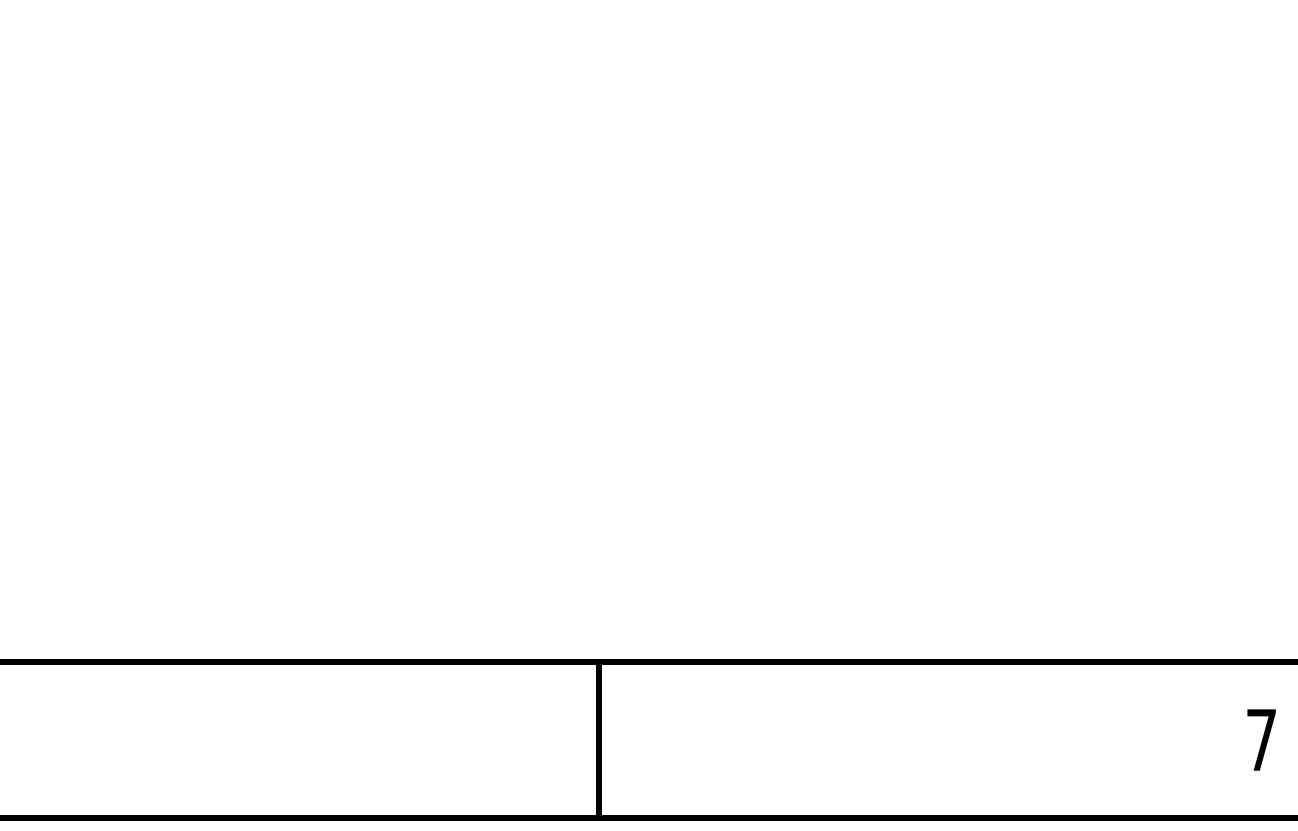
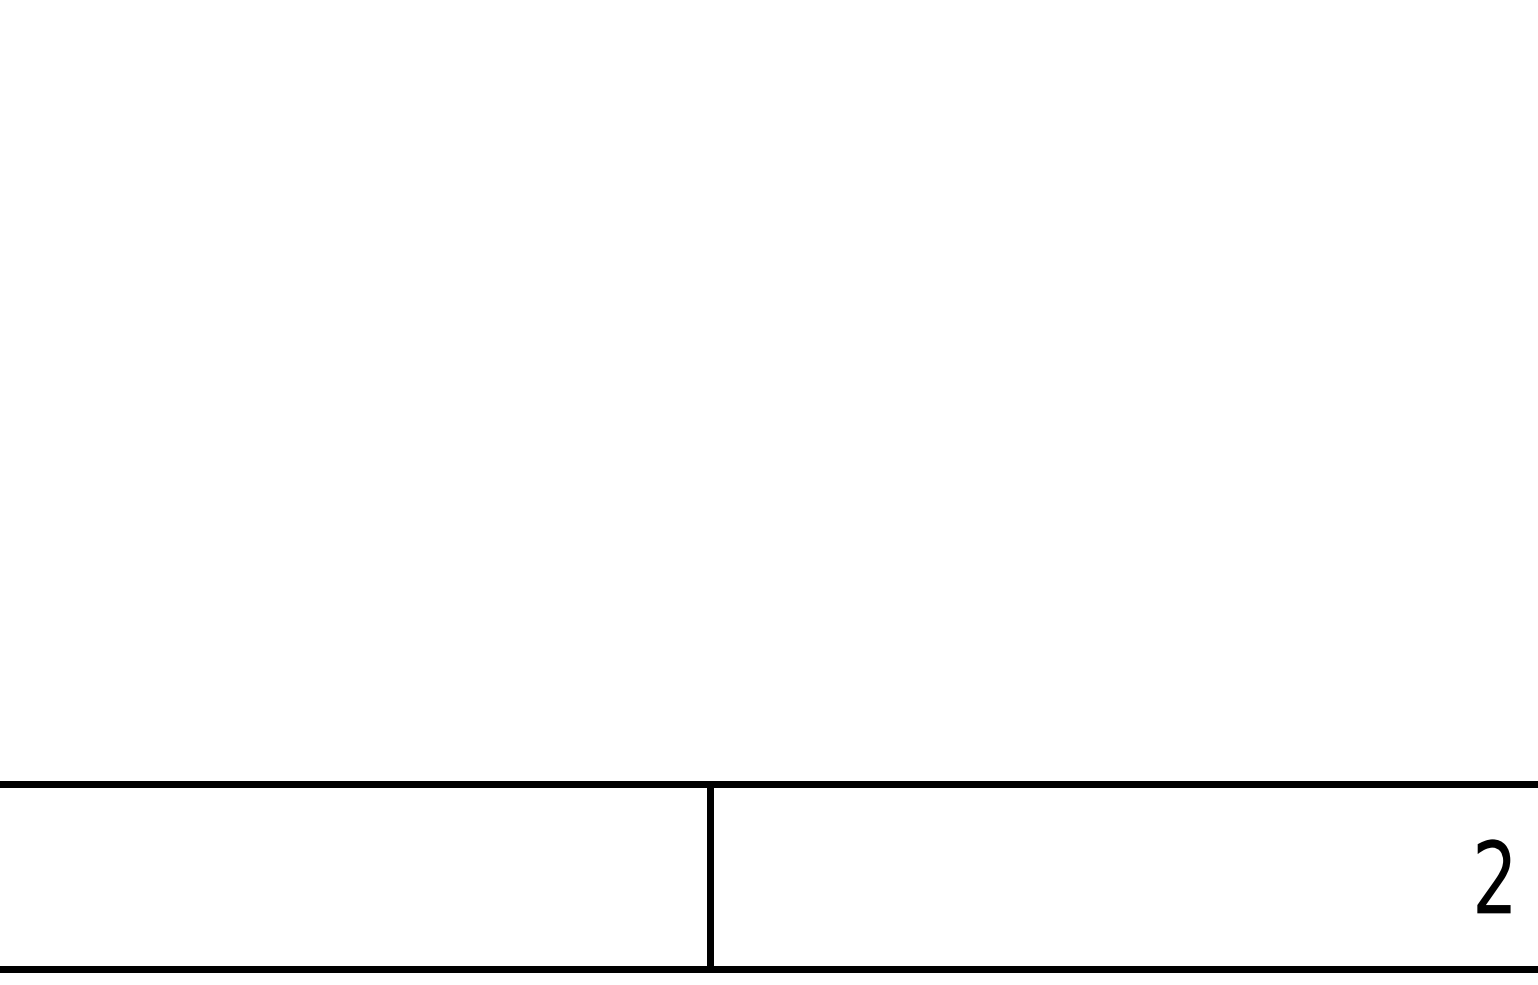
text: (1261, 739) -> (1494, 876), 7 -> 2

